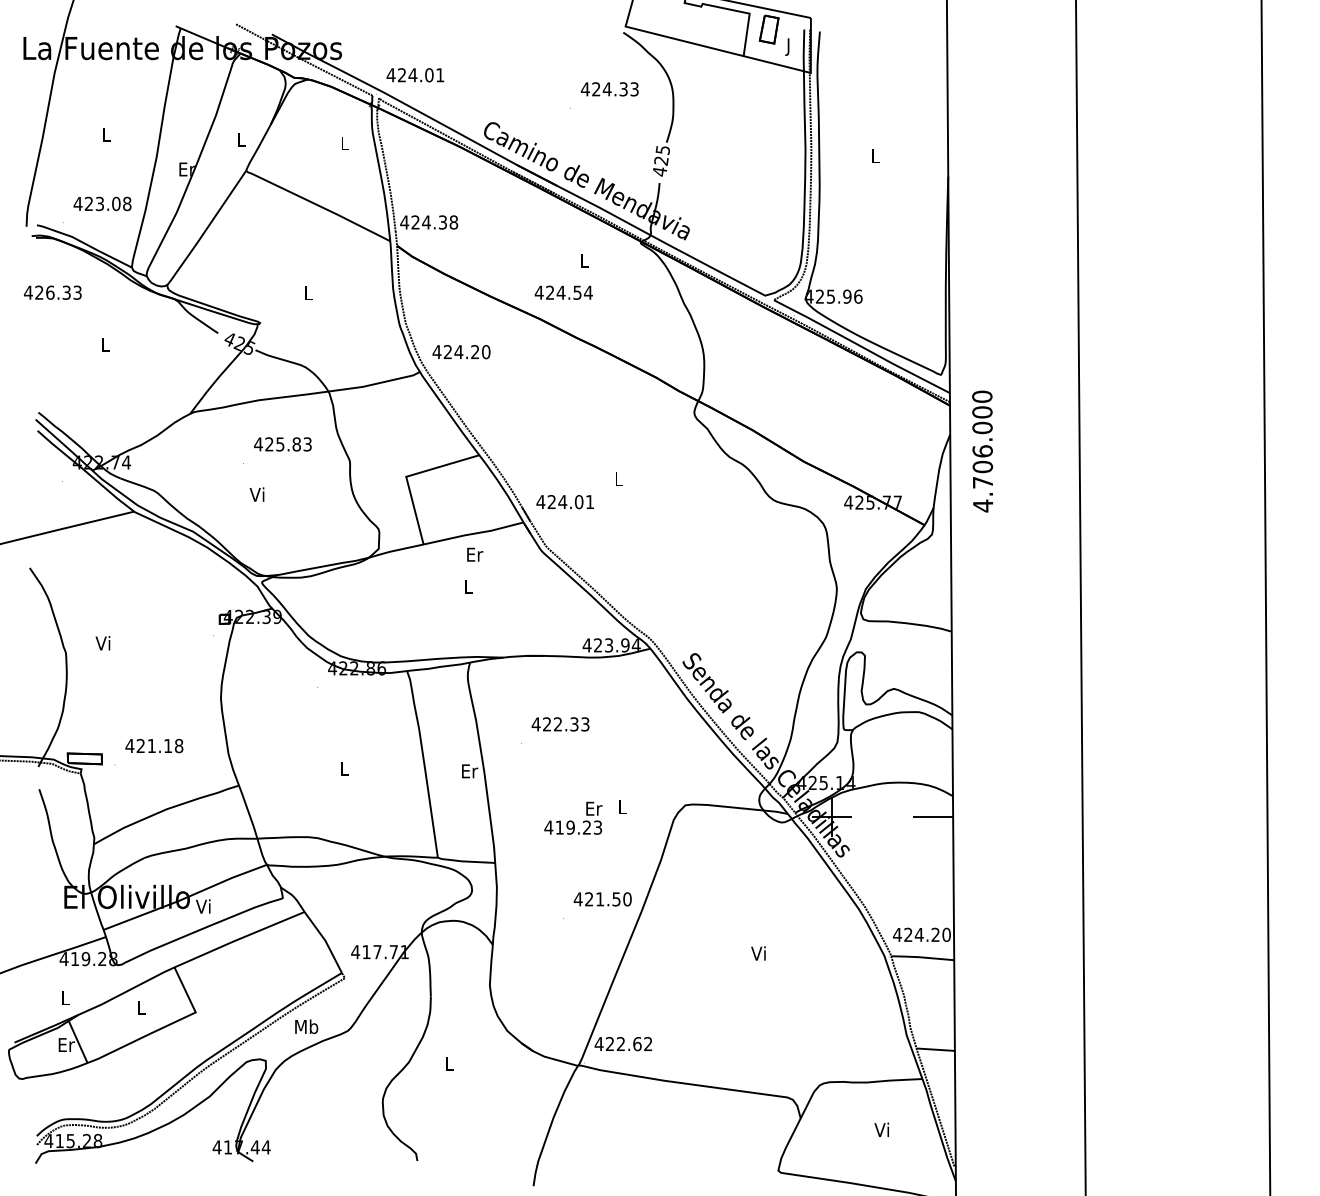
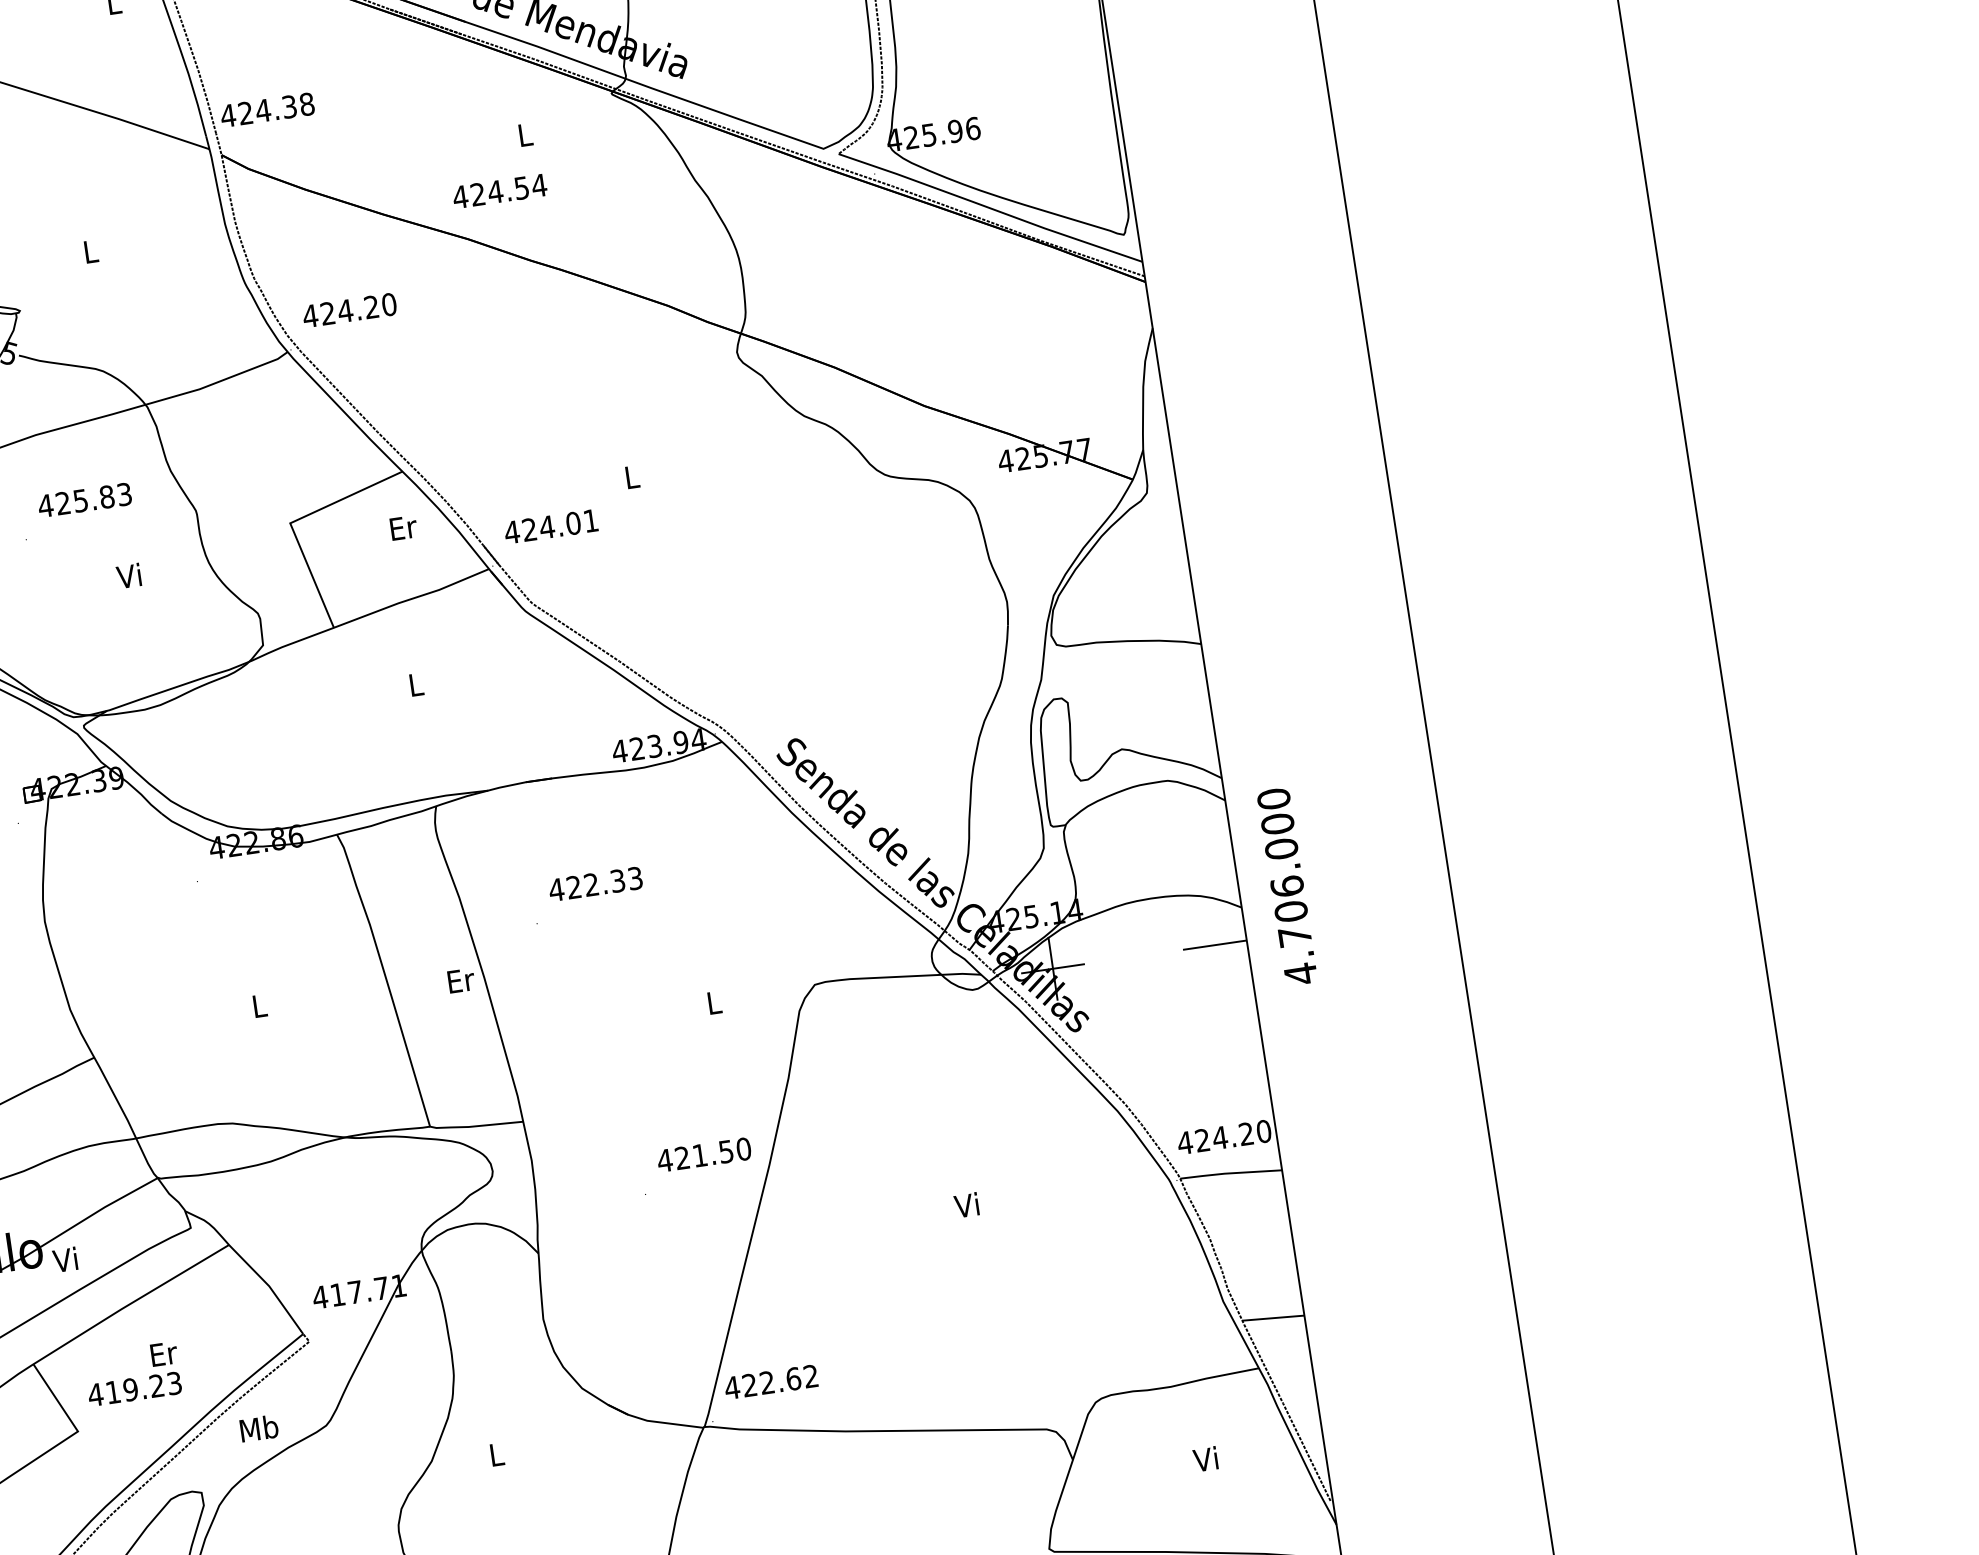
text: (982, 451) -> (1287, 886), moved
text: (256, 494) -> (128, 575), moved
text: (475, 554) -> (404, 527), moved
text: (573, 817) -> (132, 1372), moved

